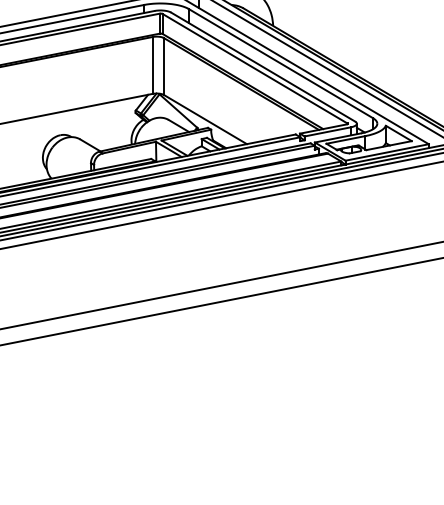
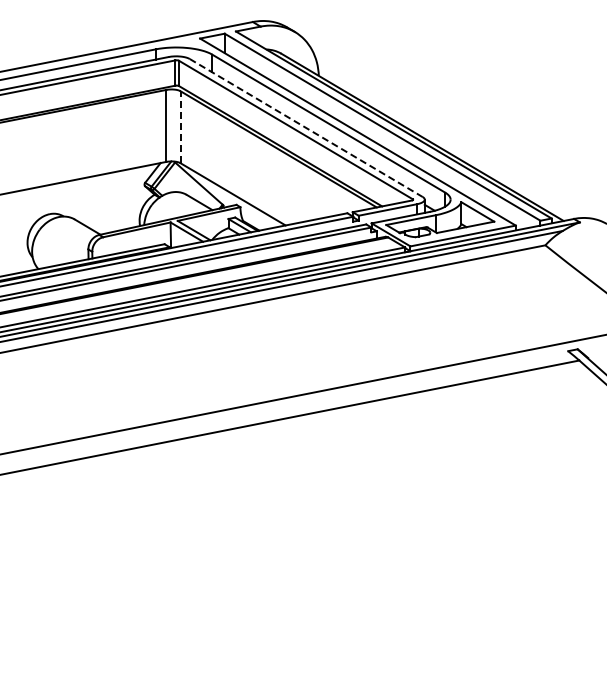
line: (163, 66) -> (180, 127), solid -> dashed
line: (263, 67) -> (306, 128), solid -> dashed

